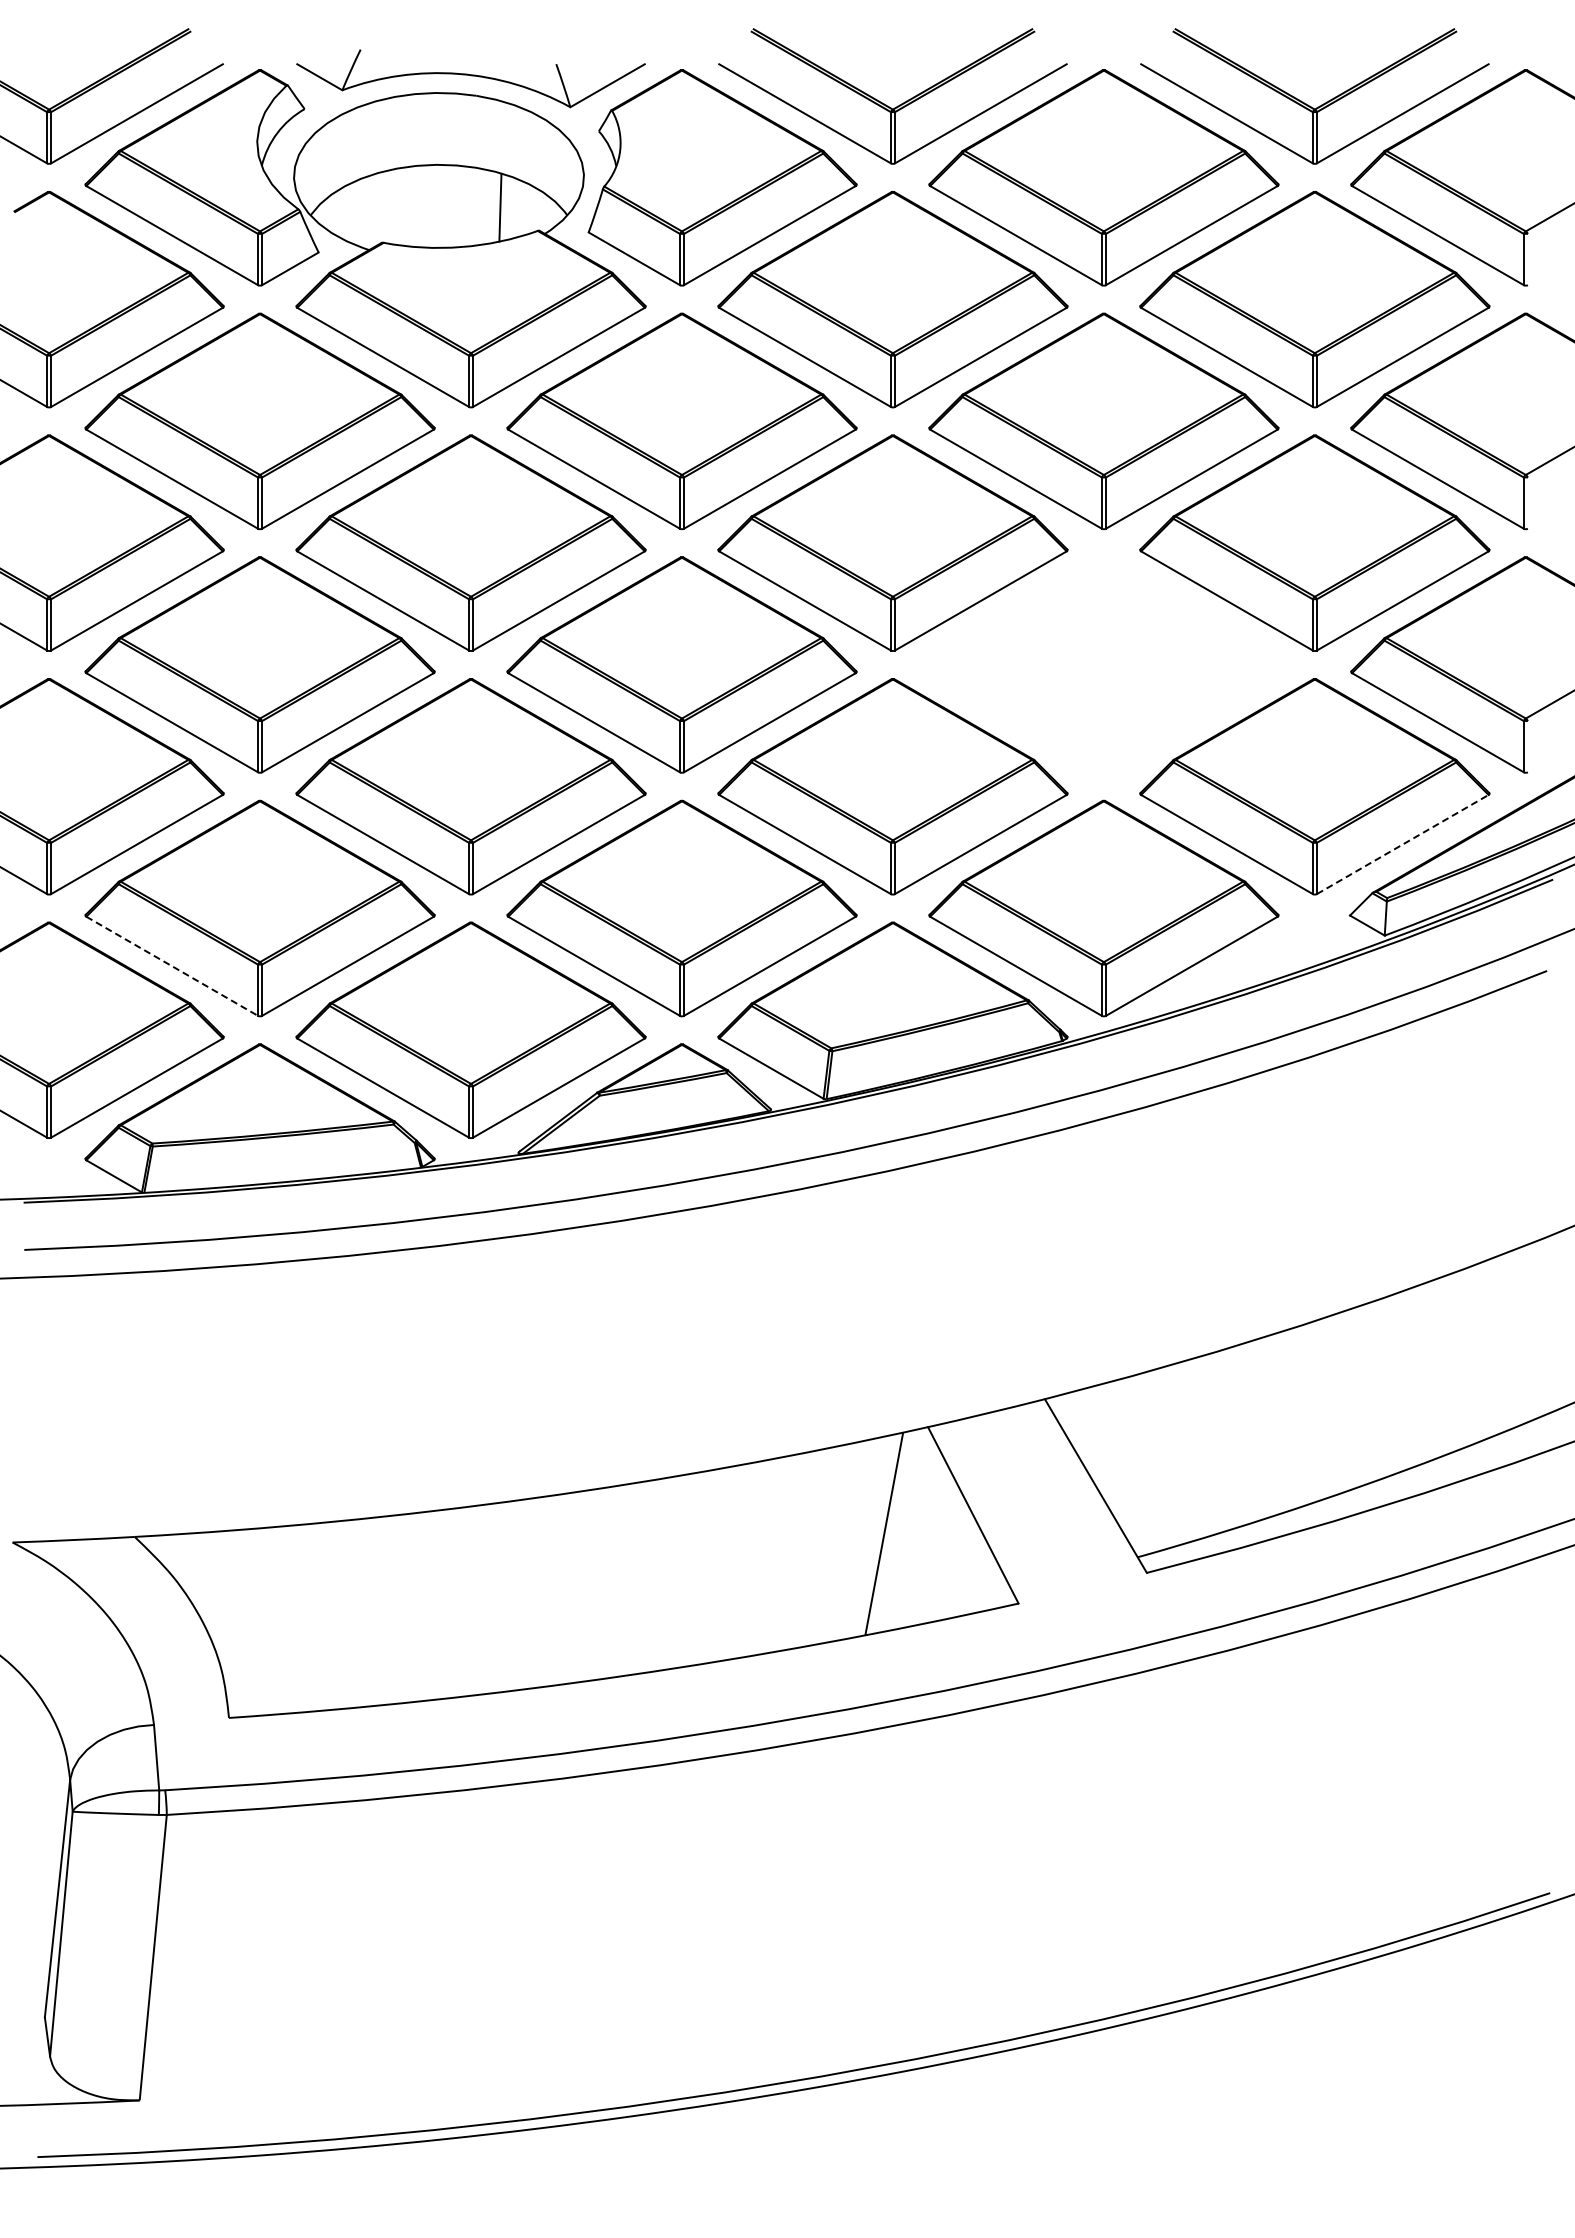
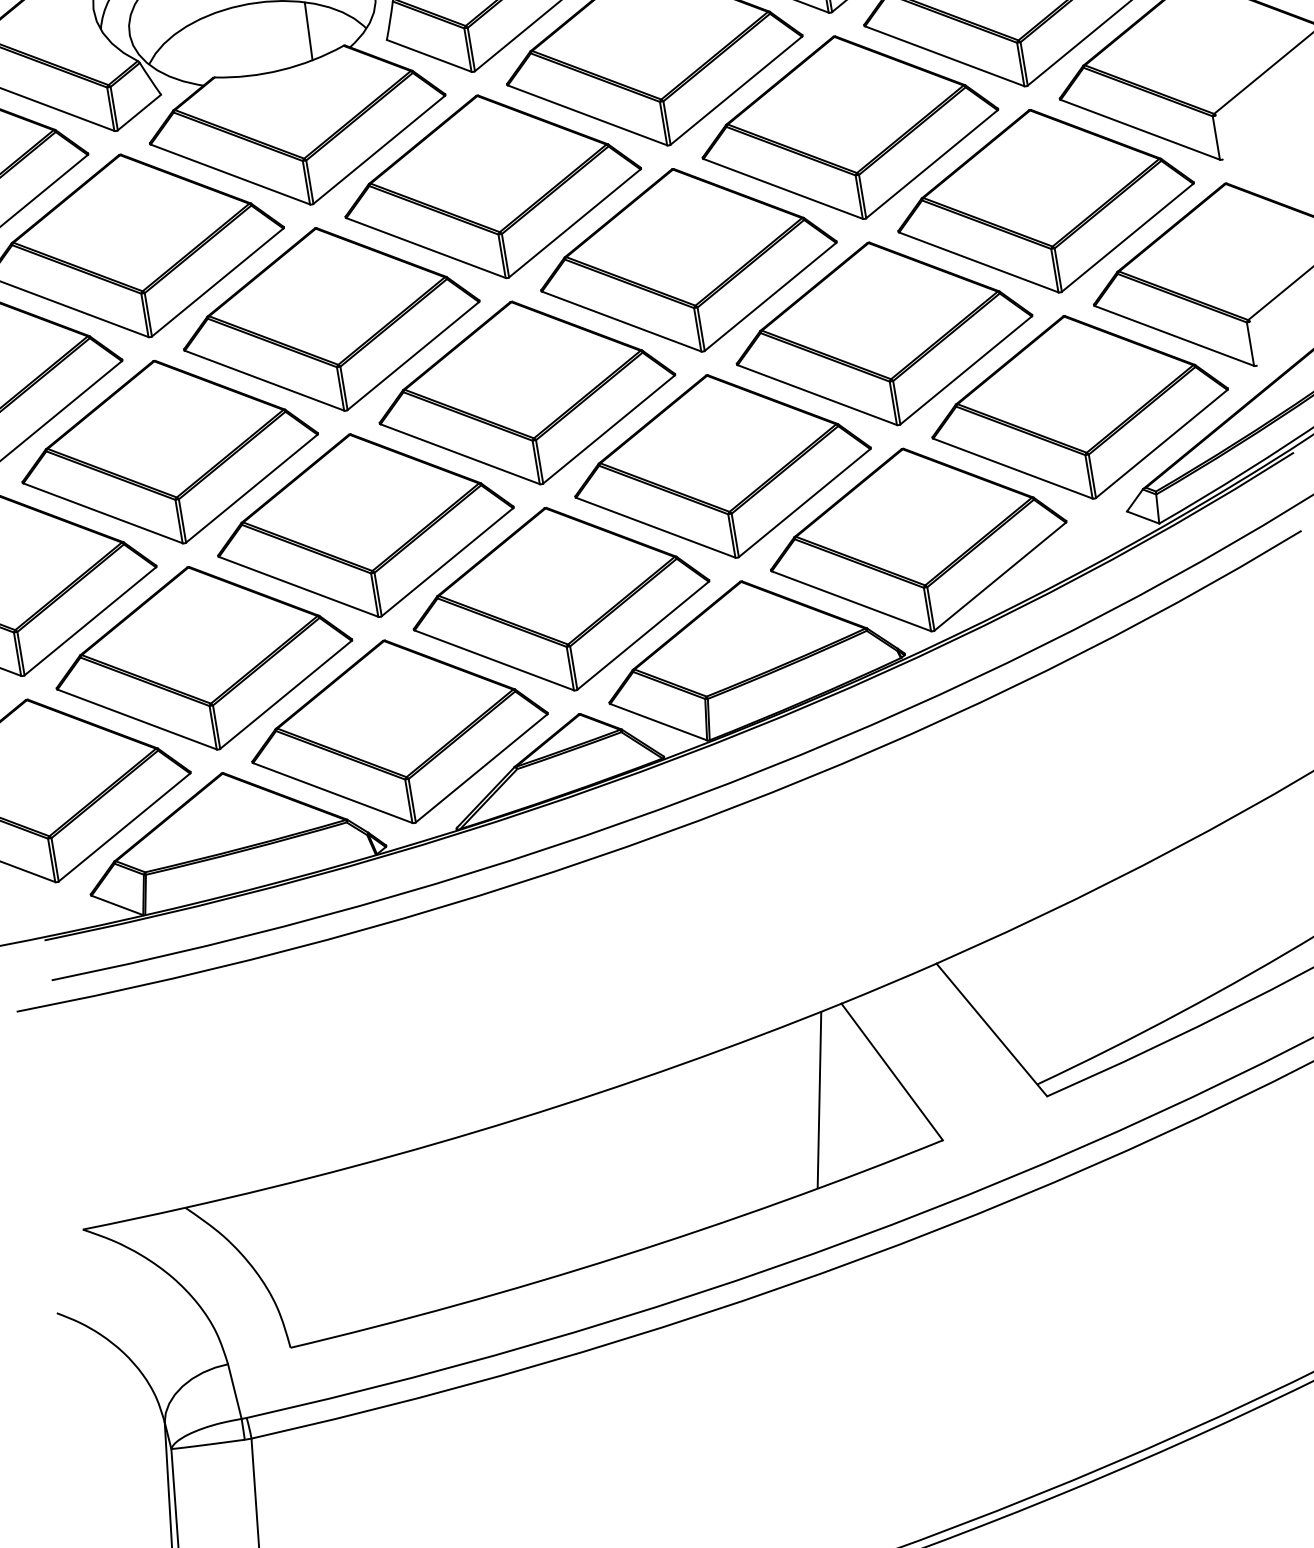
part: (1103, 664) -> (883, 333), added
line: (1403, 844) -> (1162, 443), dashed -> solid
line: (172, 966) -> (137, 719), dashed -> solid

